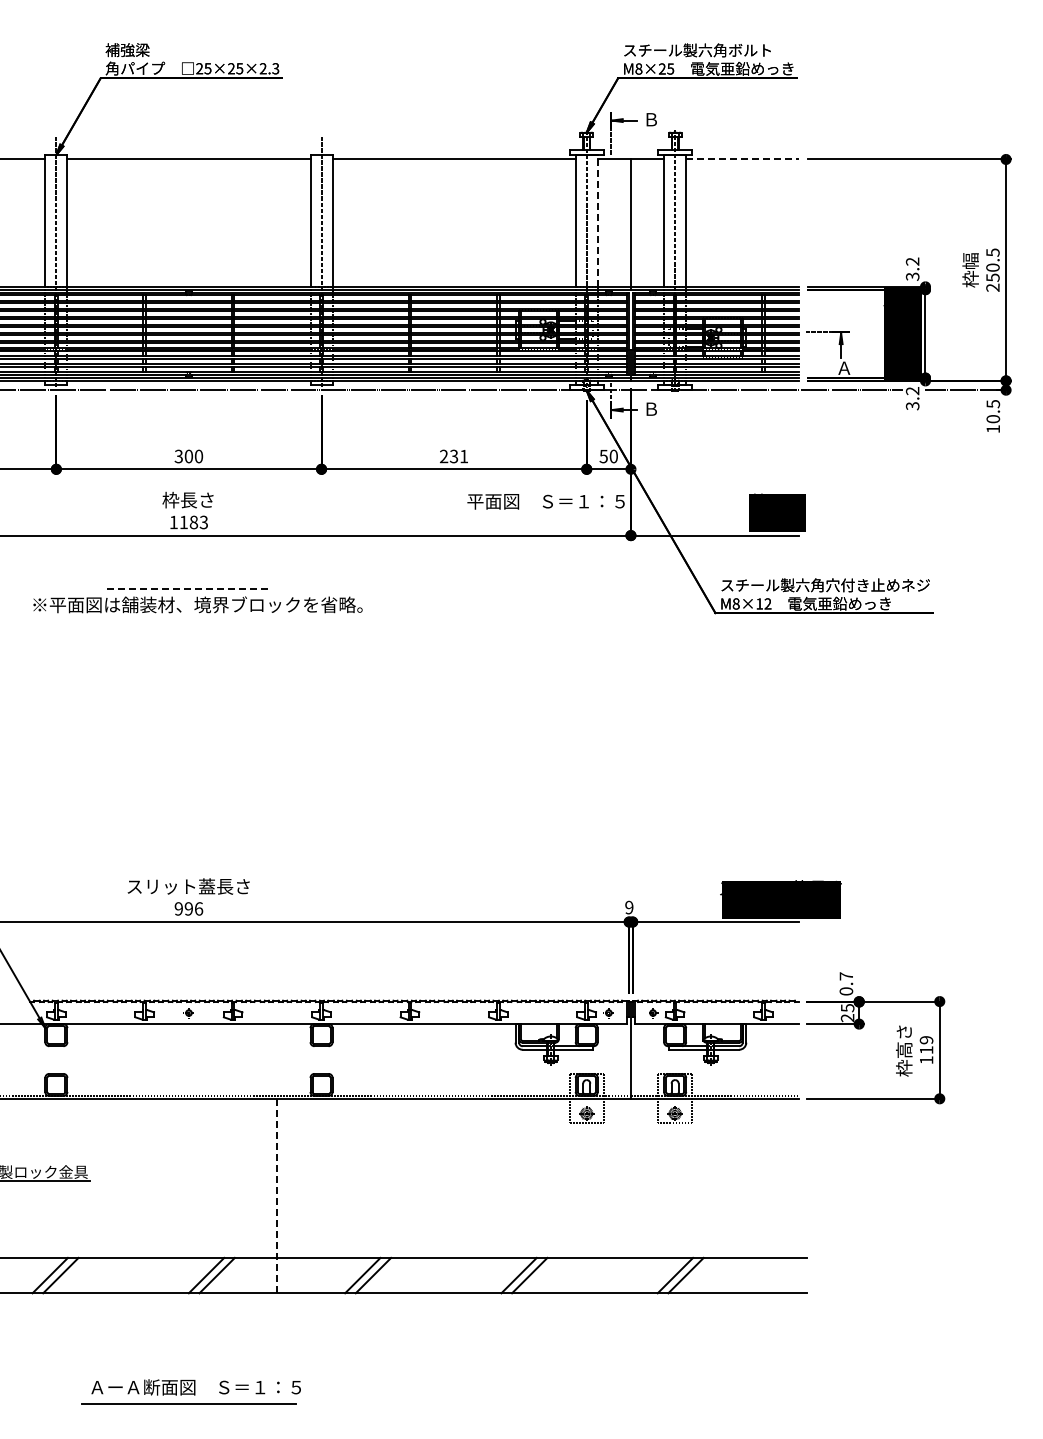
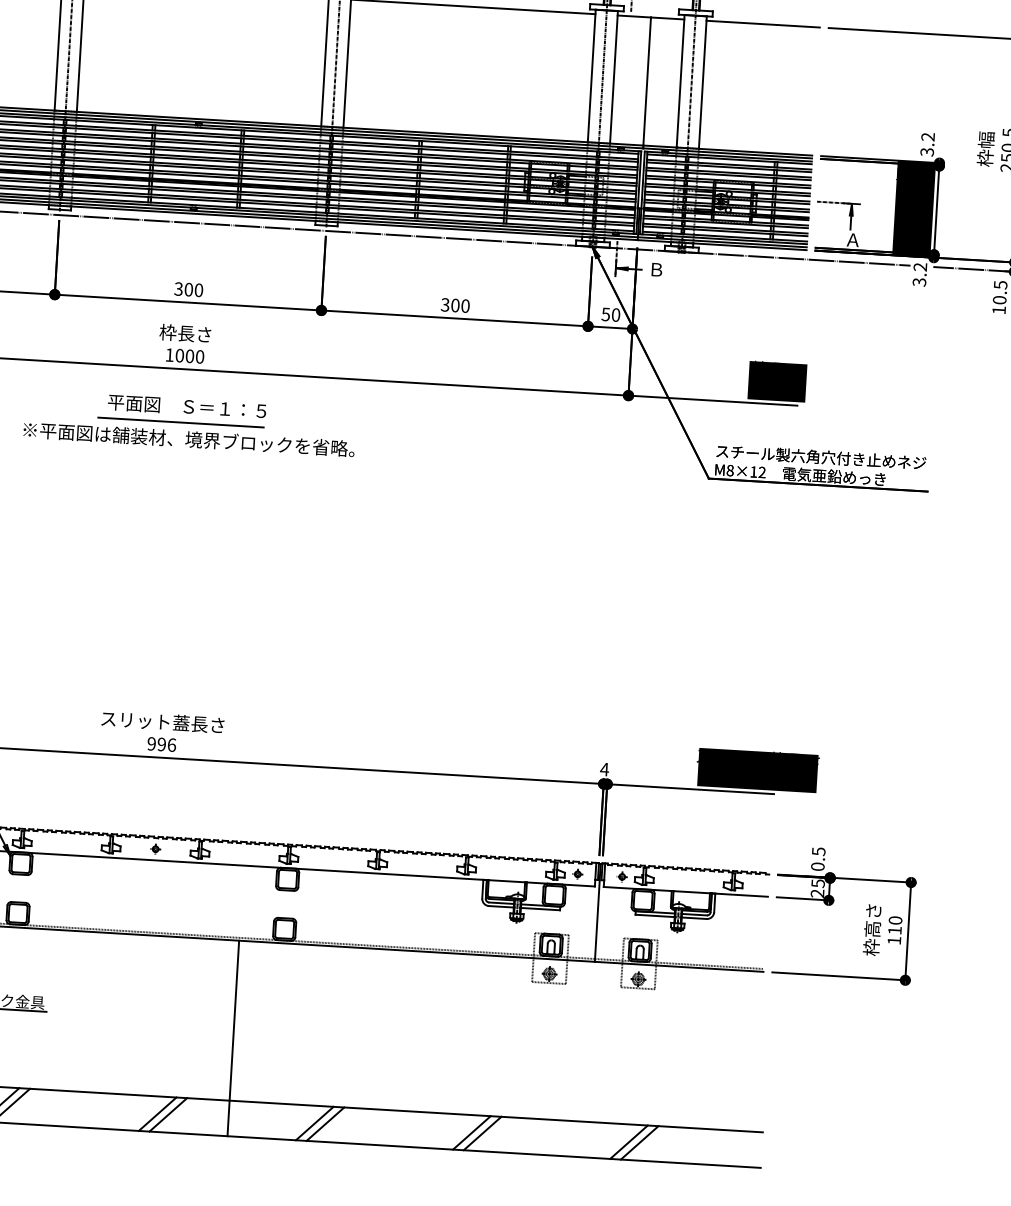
line: (743, 159) -> (764, 24), dashed -> solid
line: (597, 220) -> (613, 76), dashed -> solid
text: (453, 456) -> (454, 305), 231 -> 300
text: (545, 501) -> (186, 406), moved
text: (193, 522) -> (189, 356), 1183 -> 1000
line: (189, 588) -> (181, 422), dashed -> solid
text: (628, 907) -> (603, 769), 9 -> 4
text: (846, 976) -> (818, 851), 0.7 -> 0.5
text: (926, 1040) -> (895, 920), 119 -> 110
line: (277, 1196) -> (233, 1038), dashed -> solid

